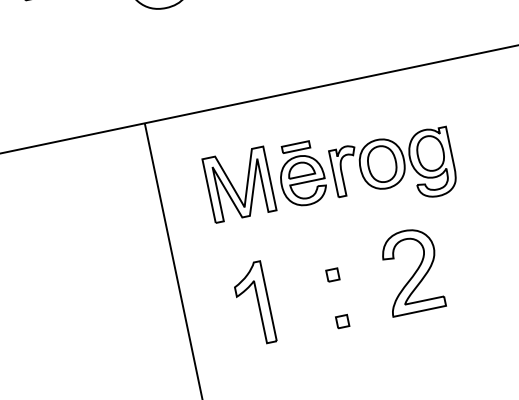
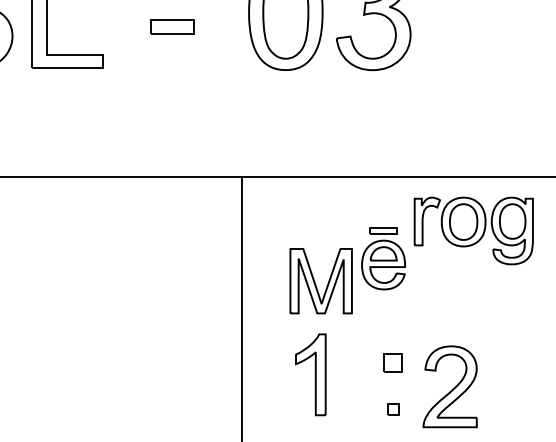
part: (393, 170) -> (473, 230), moved
part: (238, 185) -> (320, 281), moved
part: (410, 271) -> (449, 386), moved
part: (332, 275) -> (393, 362), size x1.6

